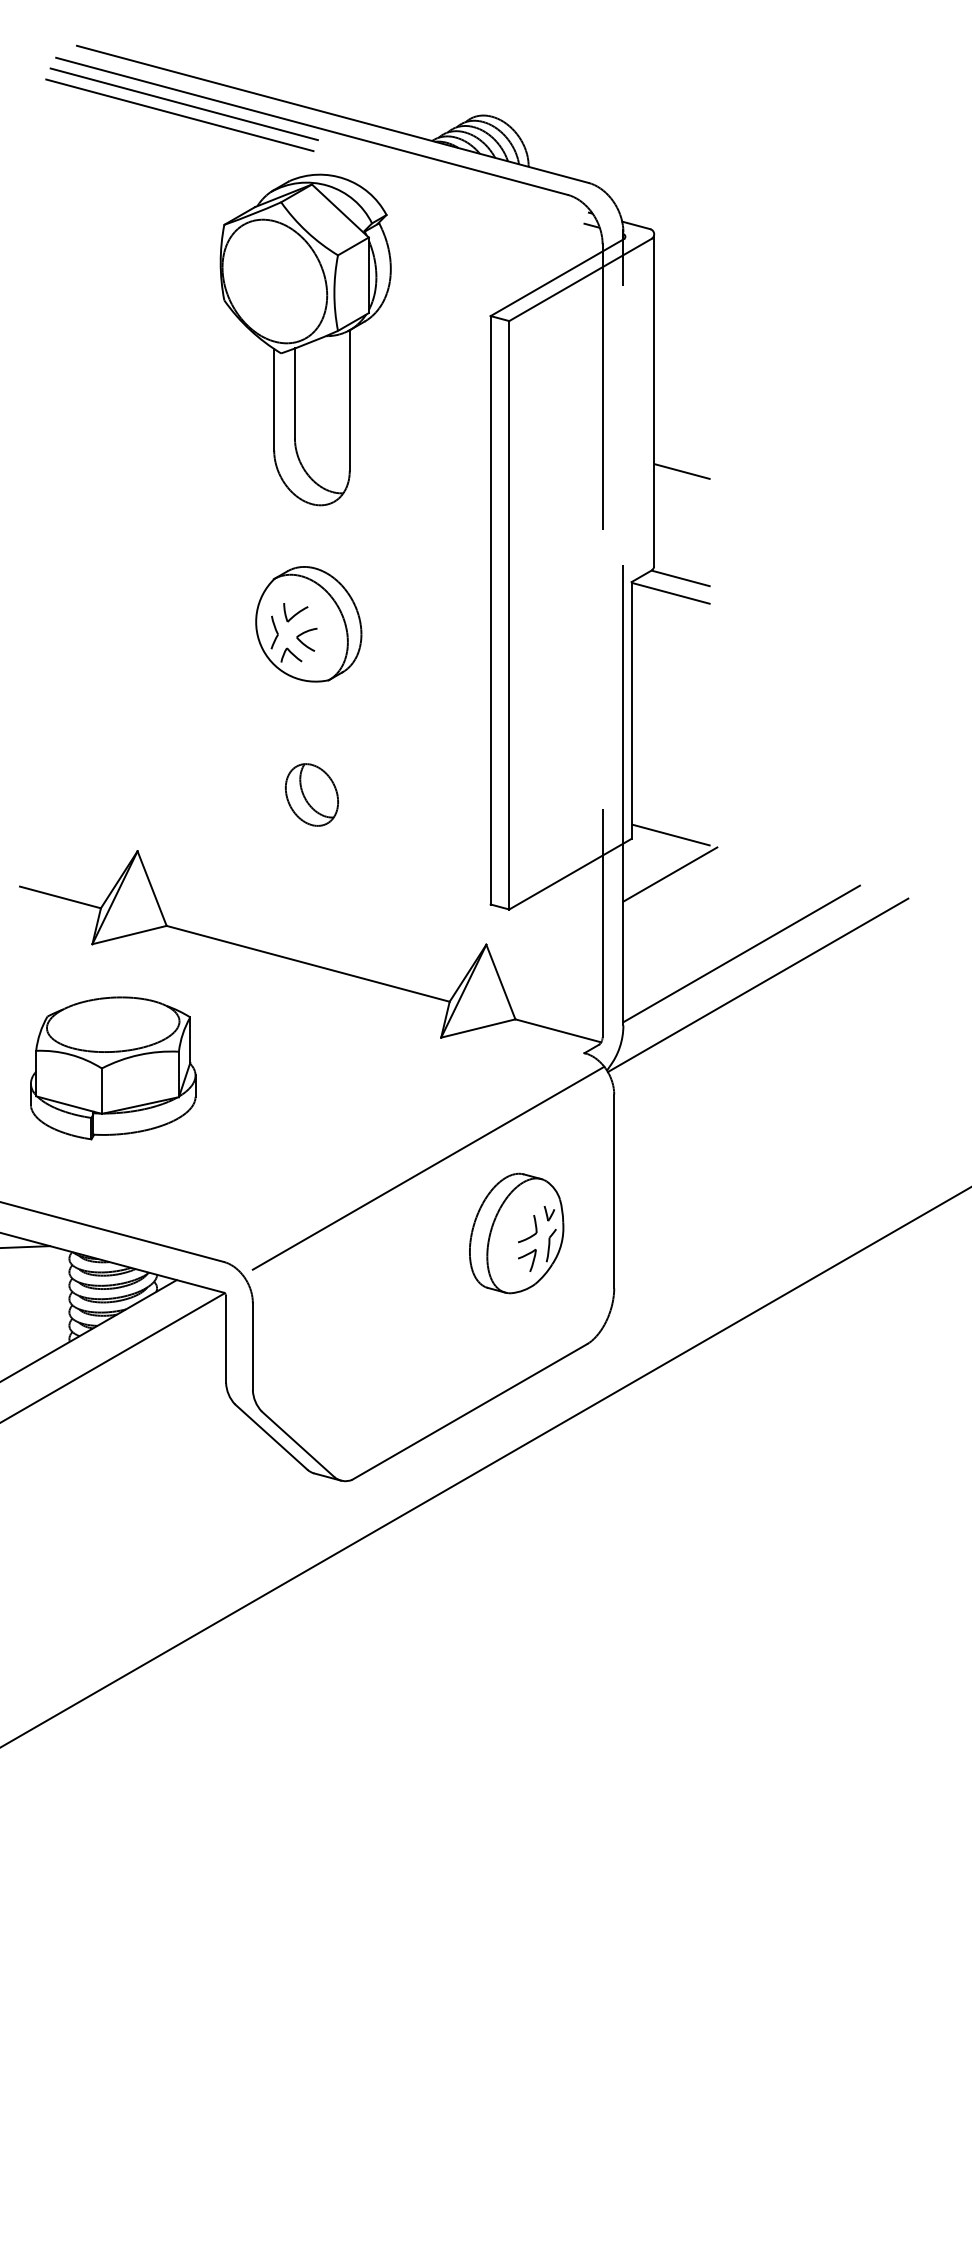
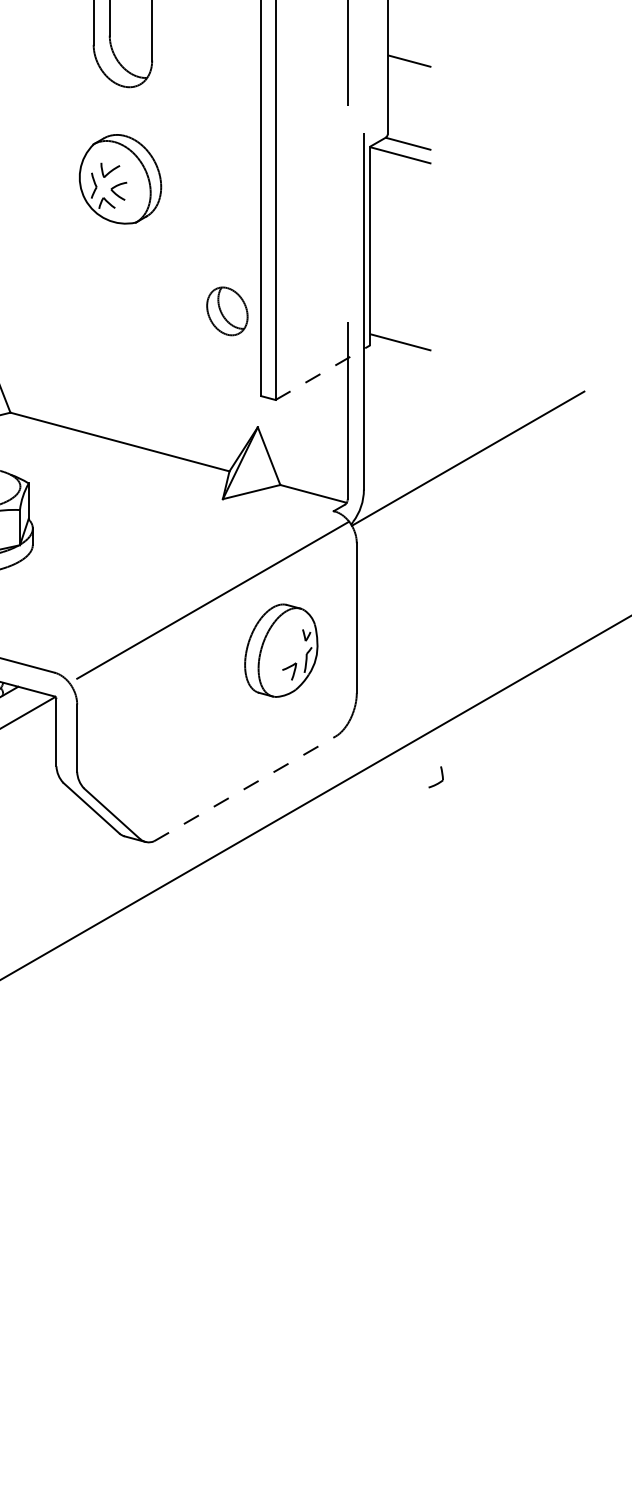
part: (311, 794) -> (227, 311), moved
line: (570, 874) -> (322, 372), solid -> dashed
line: (670, 874) -> (400, 372), removed
line: (741, 953) -> (455, 434), removed
part: (532, 1234) -> (439, 781), moved
line: (469, 1412) -> (244, 789), solid -> dashed

